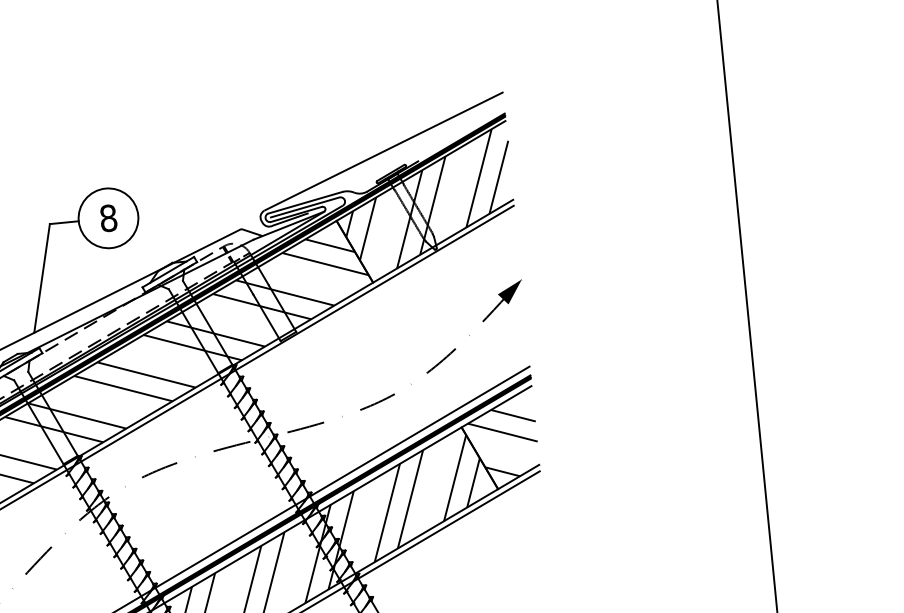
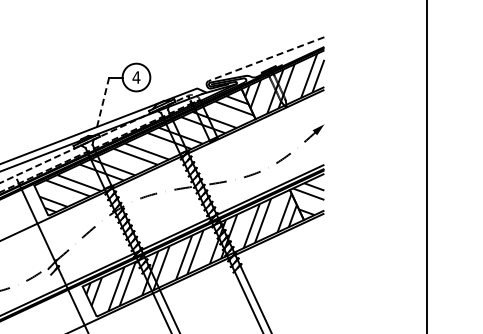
line: (383, 152) -> (266, 59), solid -> dashed
text: (108, 218) -> (136, 77), 8 -> 4
line: (42, 278) -> (103, 102), solid -> dashed

